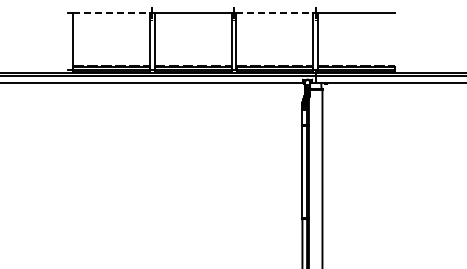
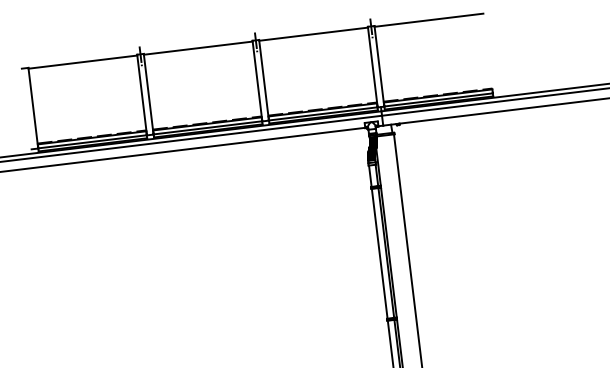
line: (112, 13) -> (84, 62), dashed -> solid
line: (275, 13) -> (314, 34), dashed -> solid

